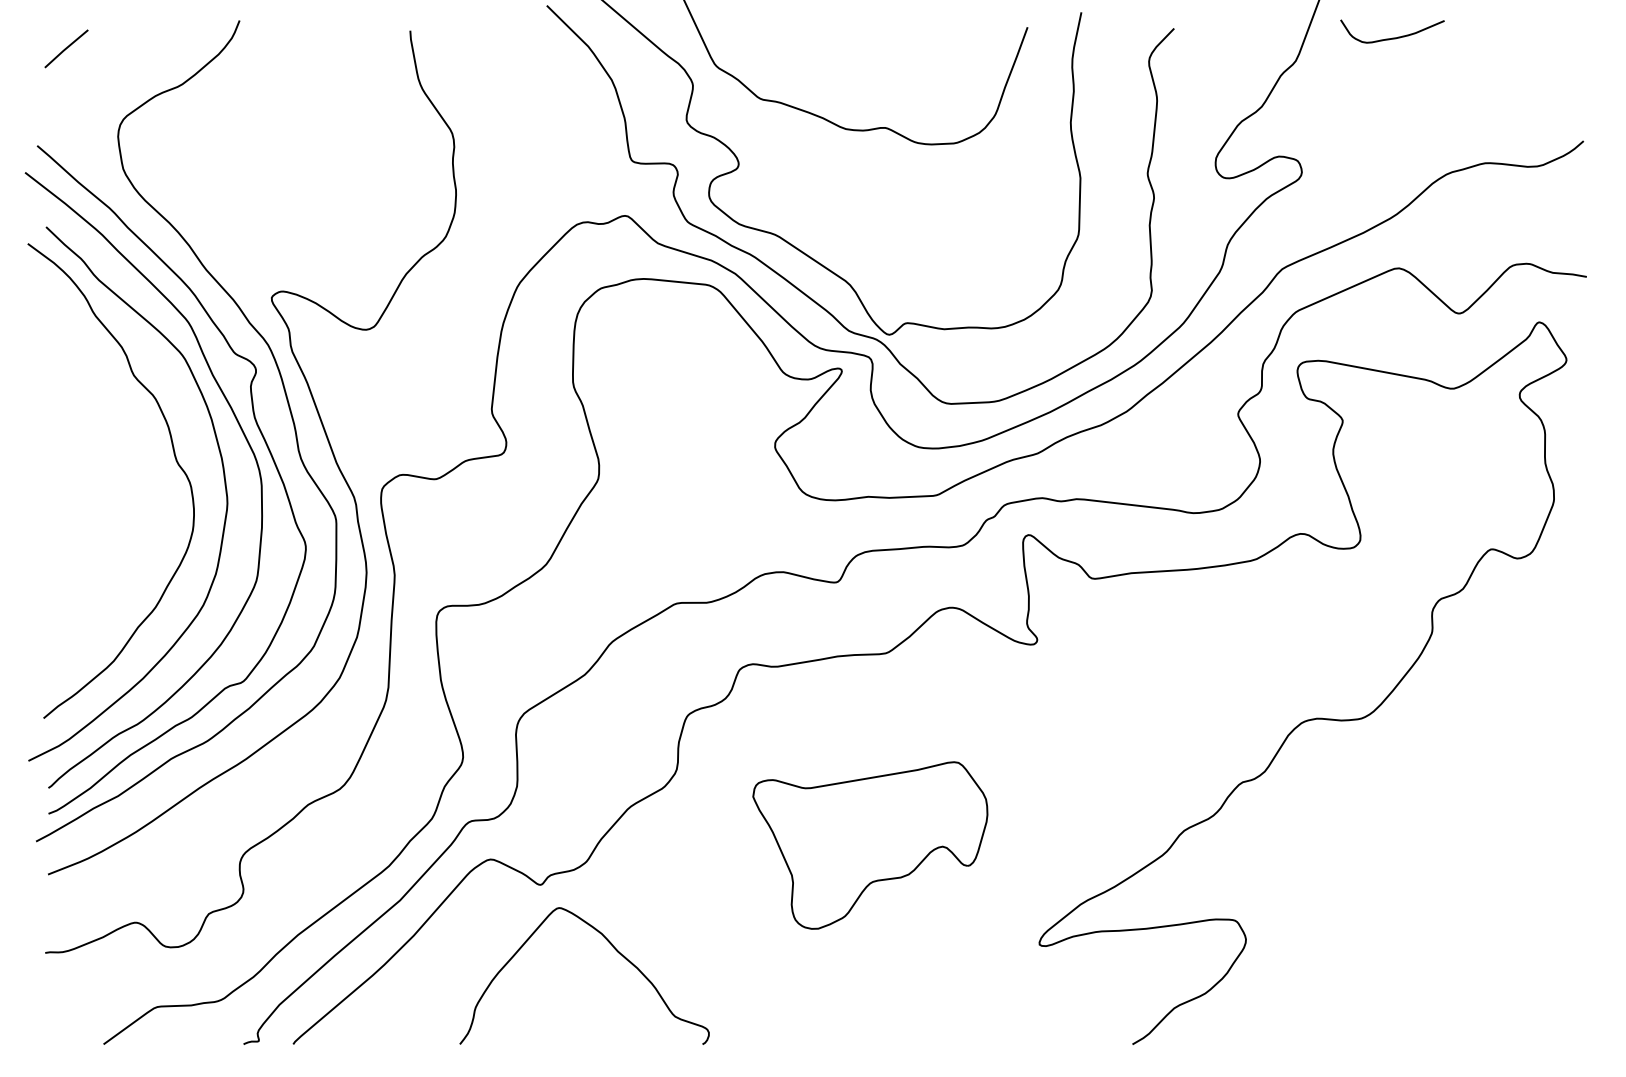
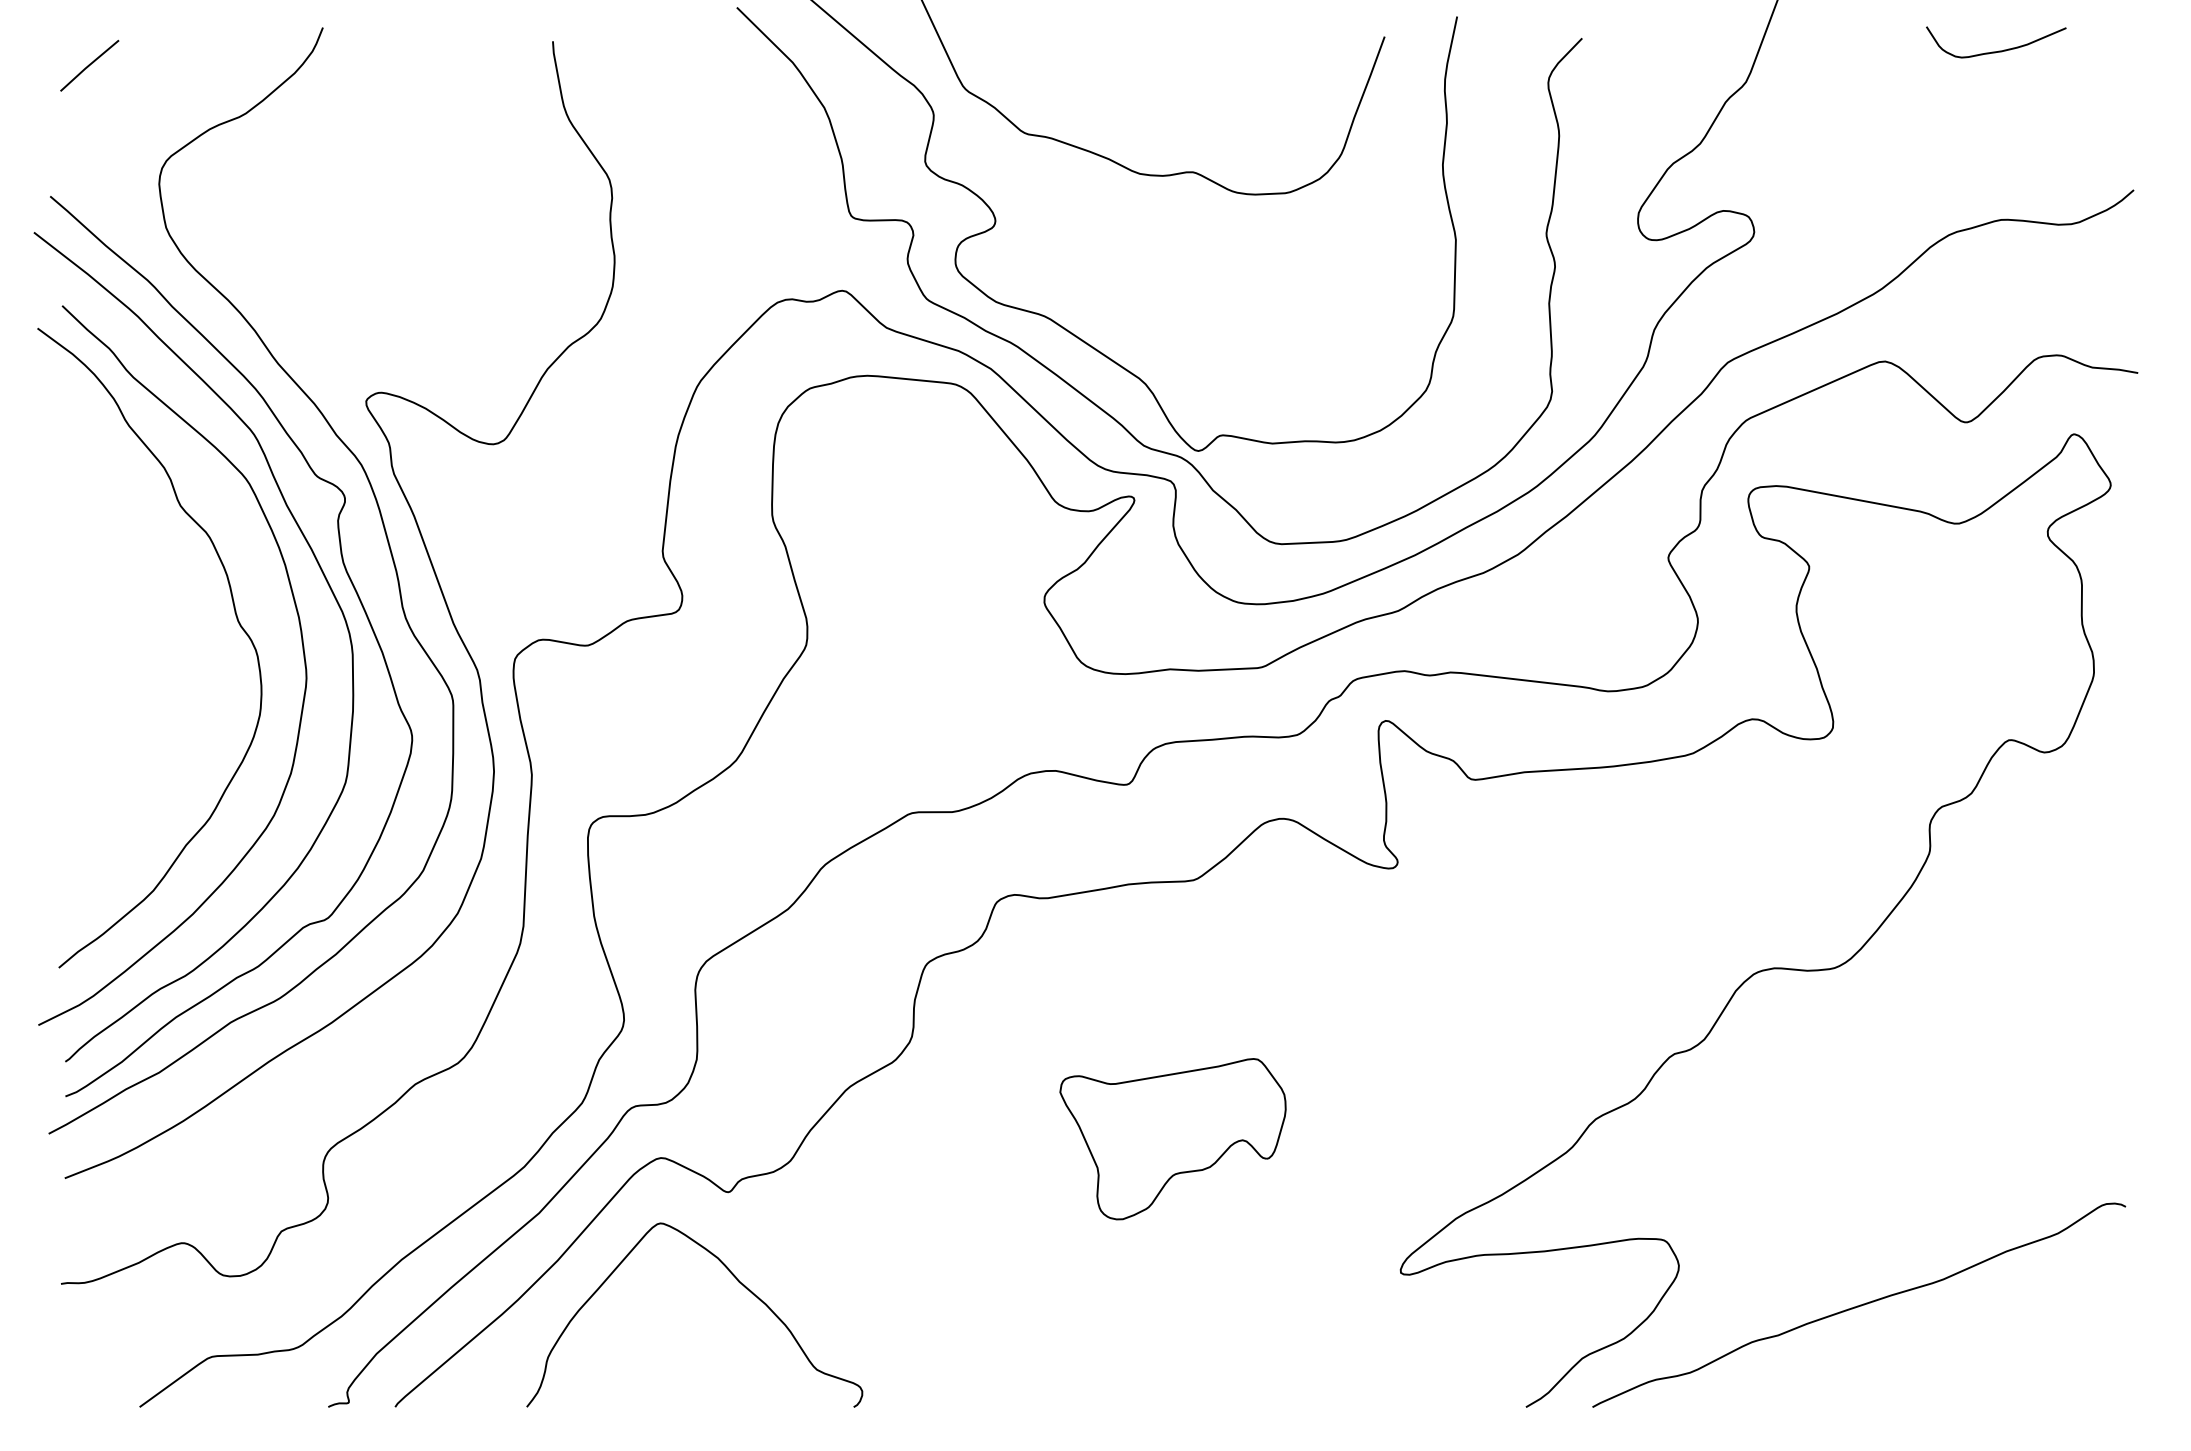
curve: (1392, 37) -> (1996, 50), moved
part: (870, 845) -> (1172, 1139), size x0.71
curve: (613, 948) -> (733, 1277), moved
curve: (1379, 968) -> (1858, 1304), added

